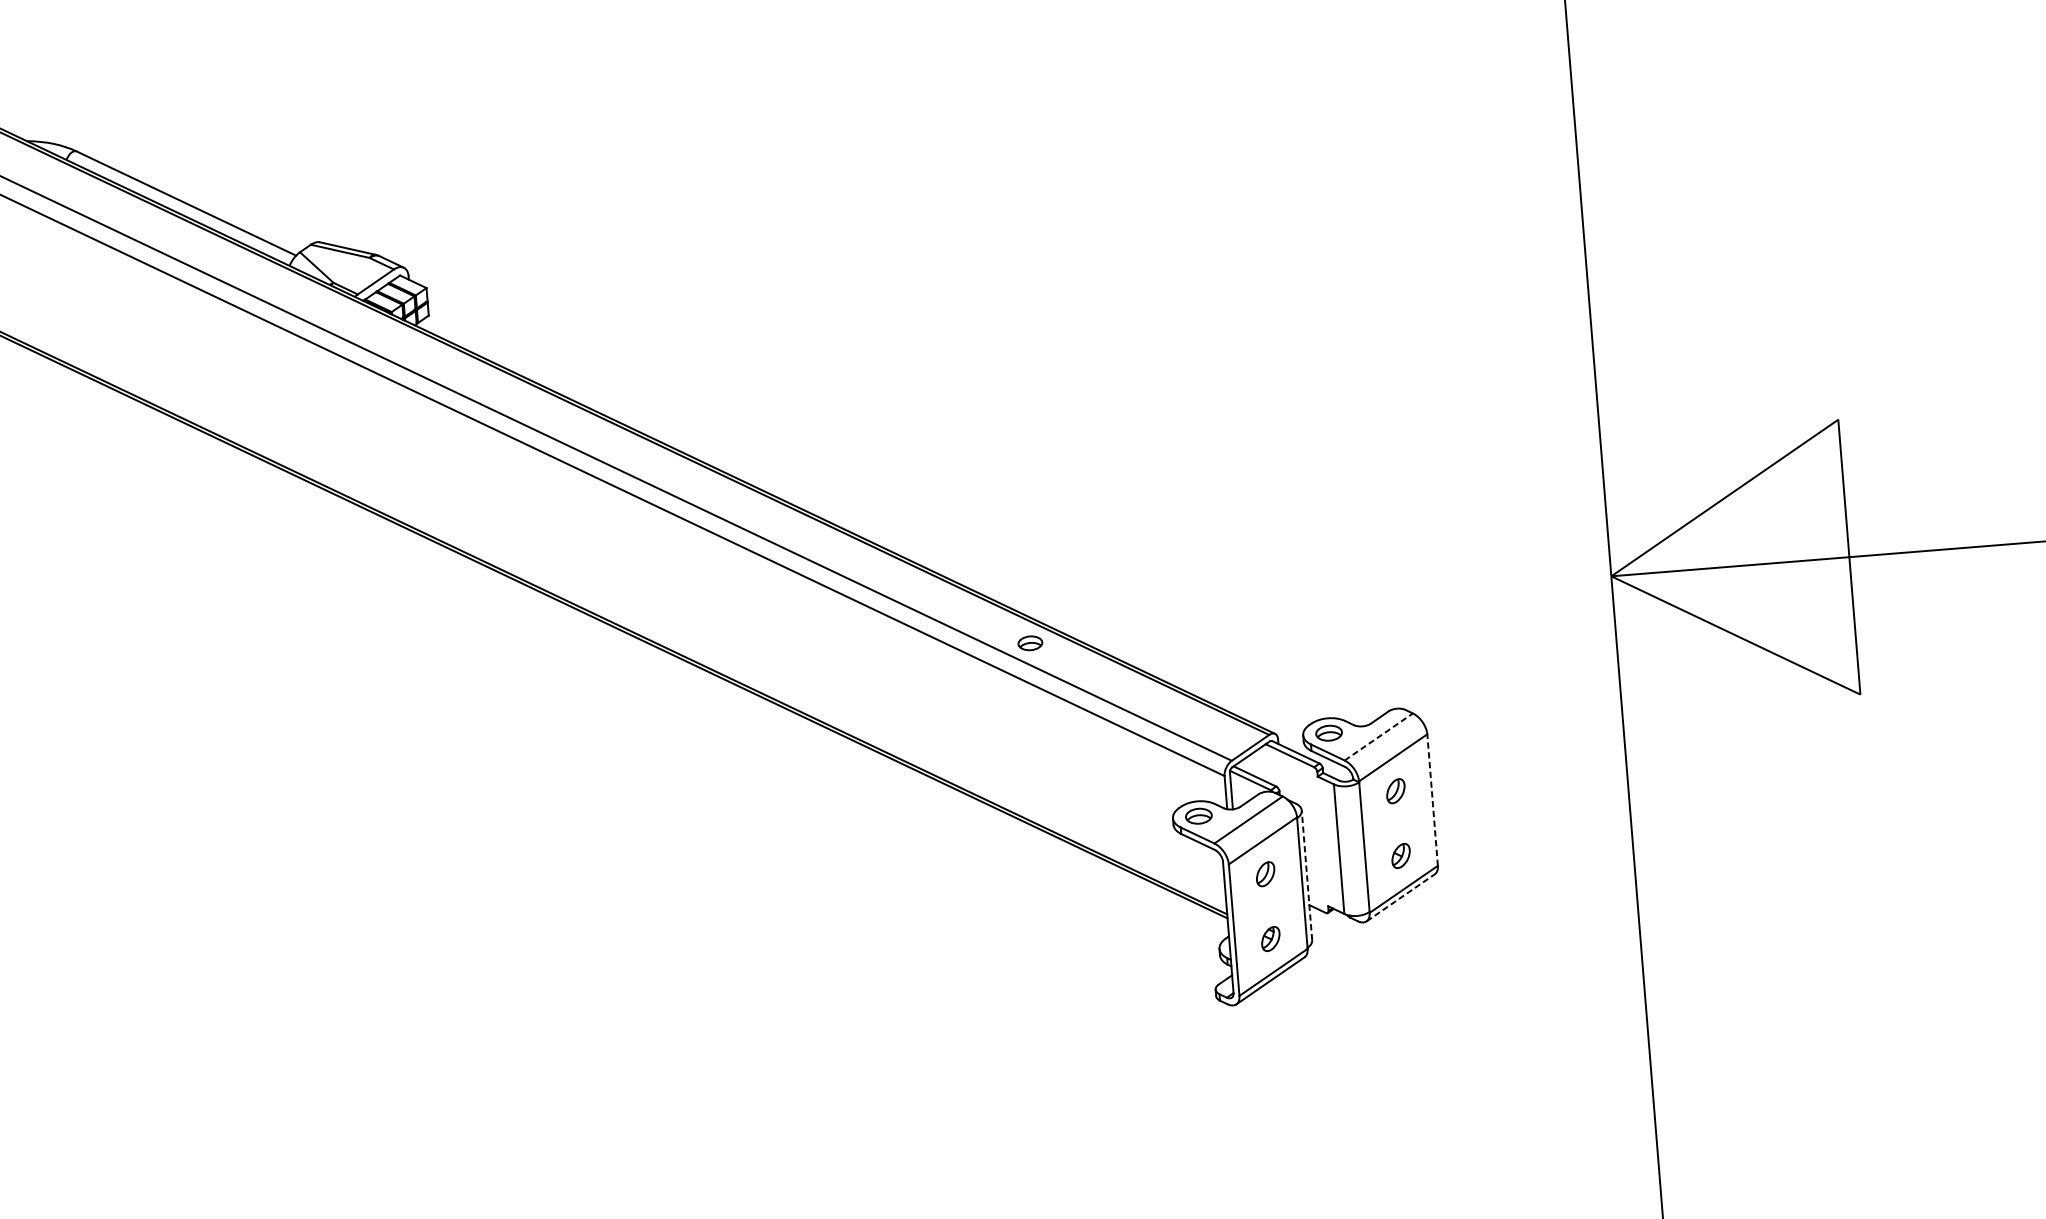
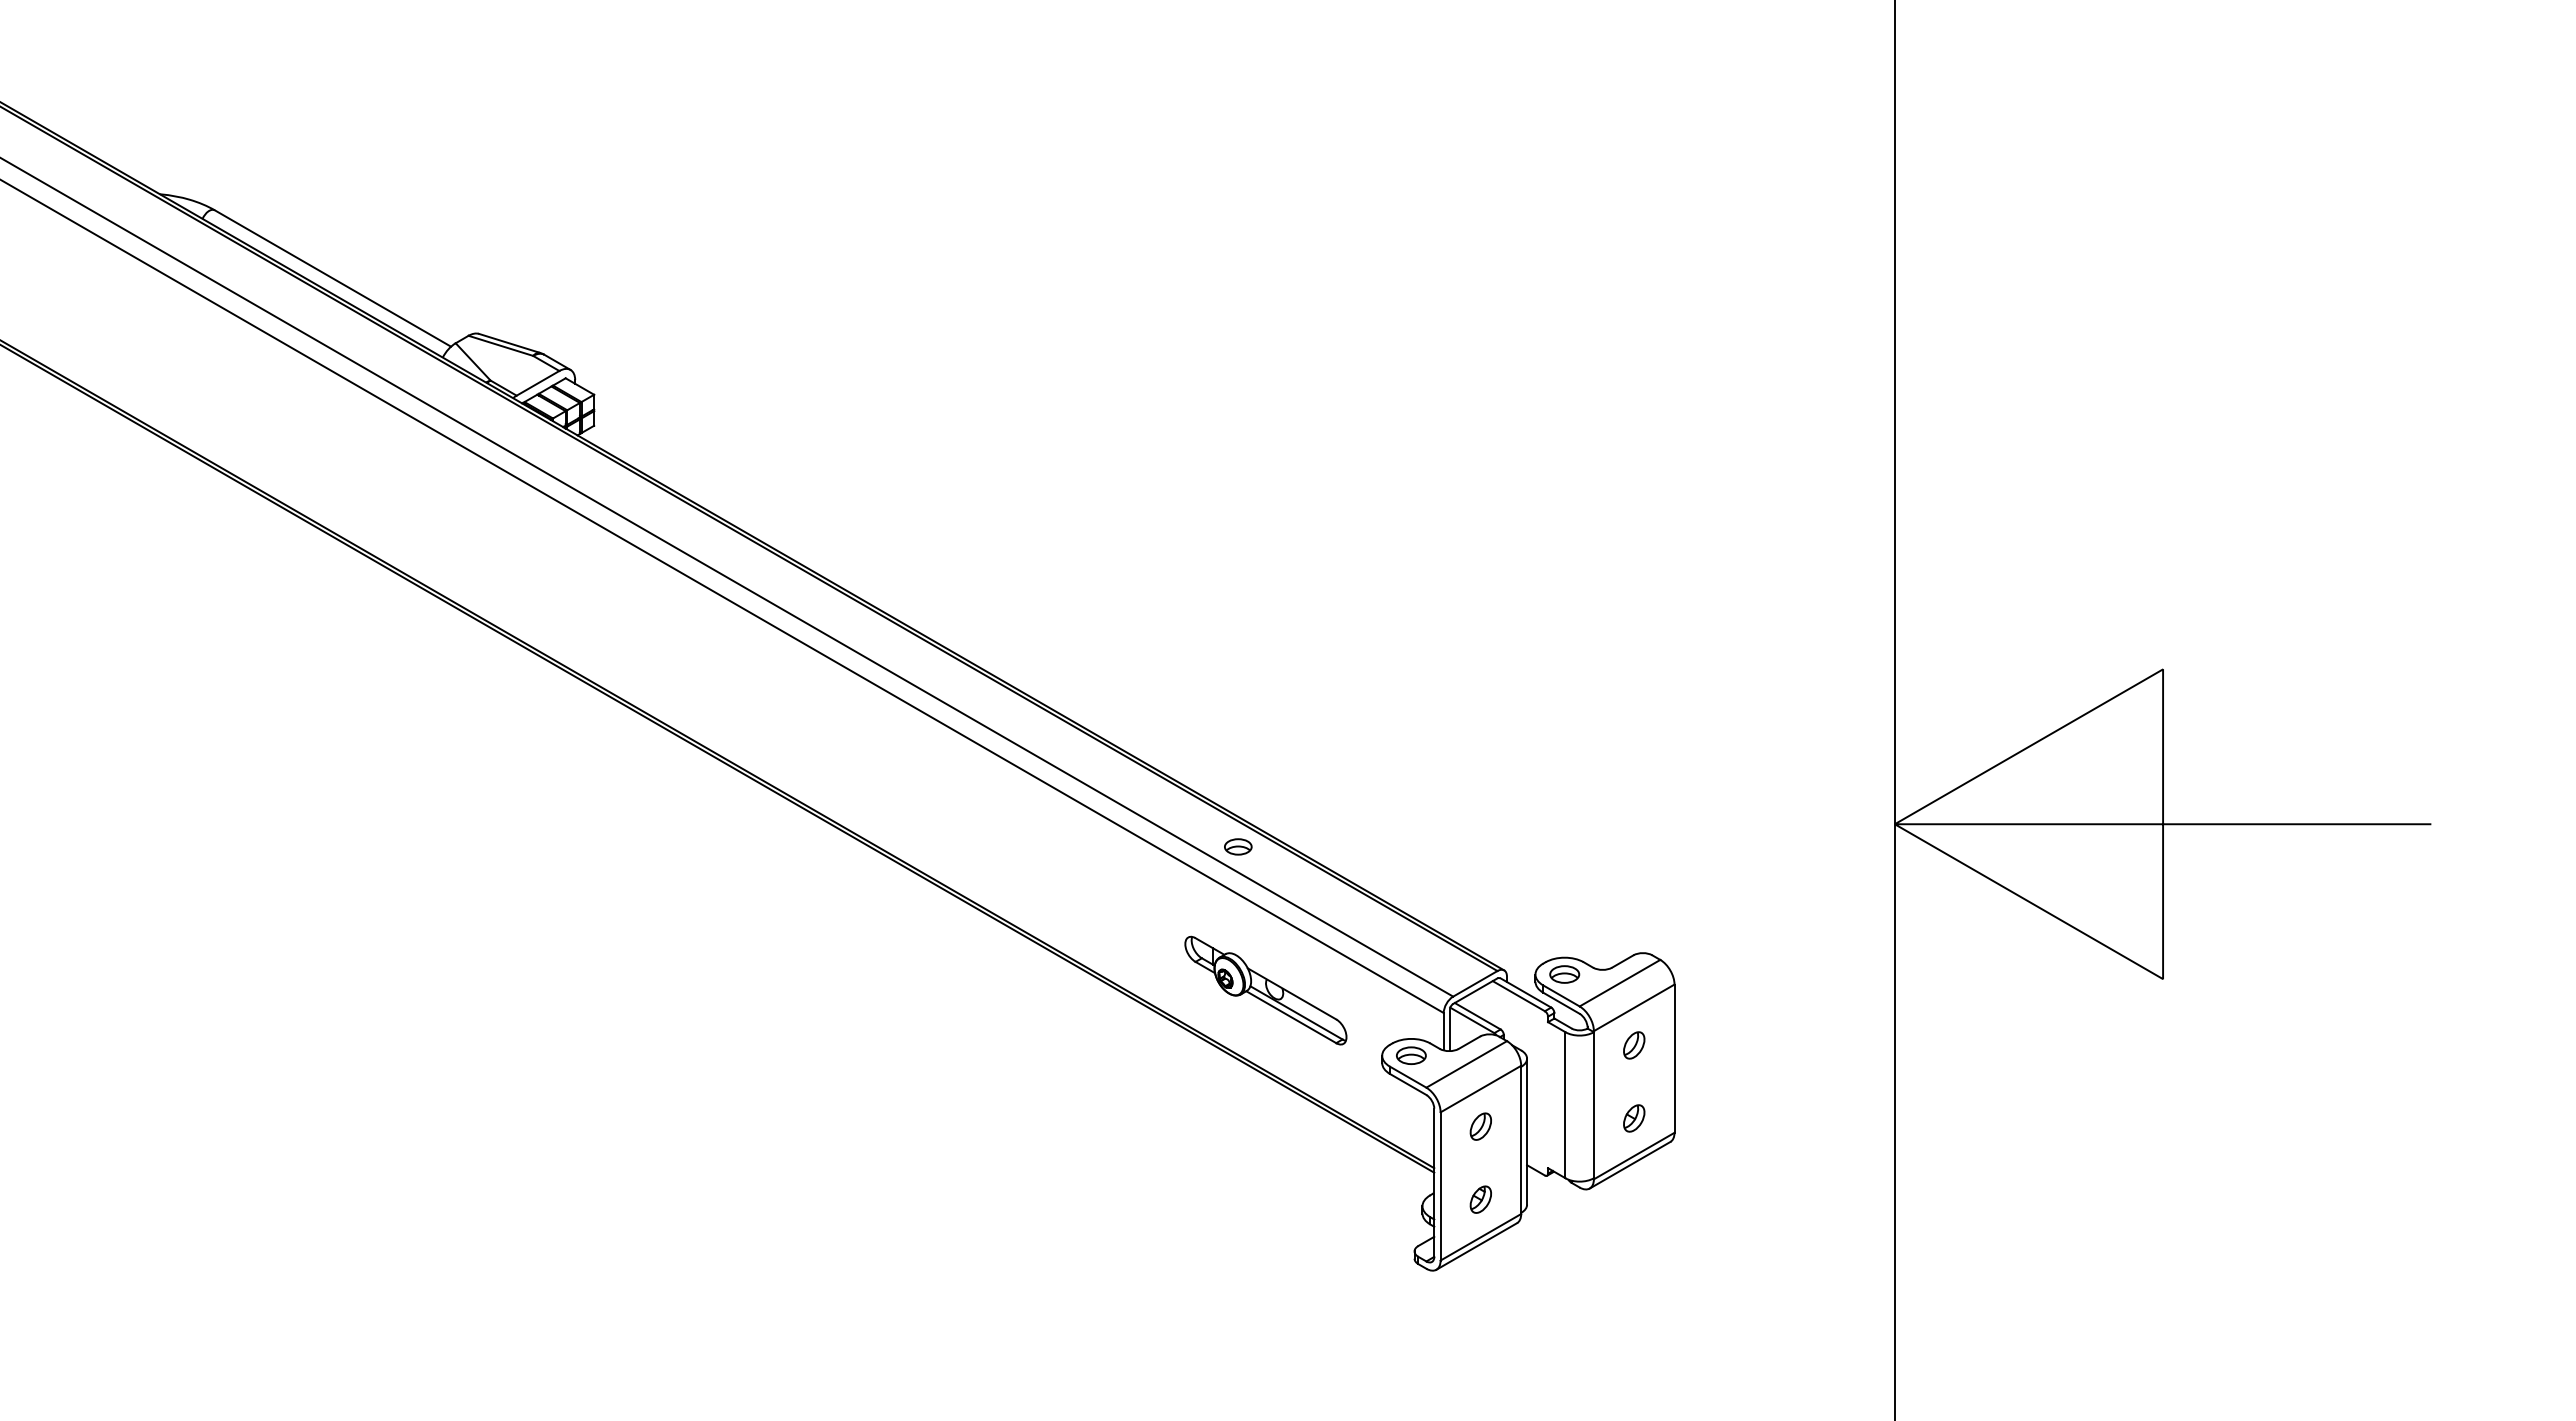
line: (1379, 737) -> (1620, 983), dashed -> solid
part: (1064, 768) -> (1265, 990), added
line: (1432, 799) -> (1674, 1058), dashed -> solid
line: (1307, 875) -> (1527, 1131), dashed -> solid
line: (1401, 898) -> (1630, 1165), dashed -> solid

